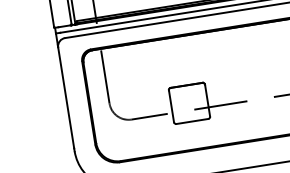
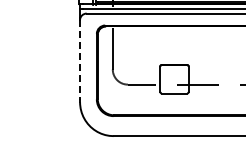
line: (66, 97) -> (80, 59), solid -> dashed

